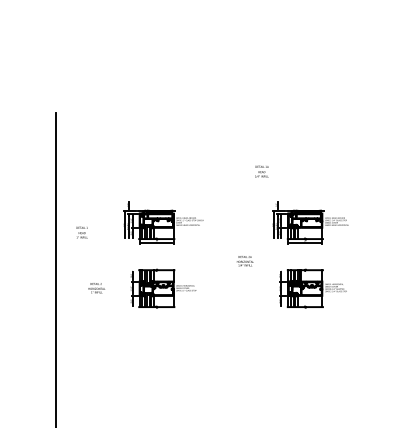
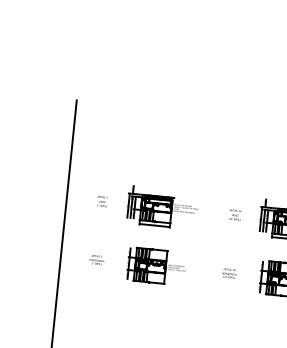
text: (261, 171) -> (234, 214), moved
text: (81, 232) -> (102, 201), moved
text: (245, 261) -> (229, 273), moved

